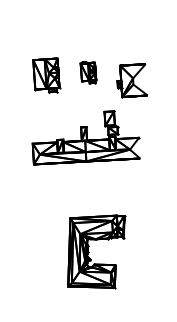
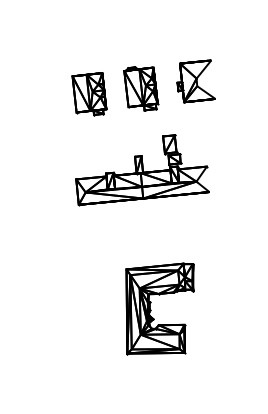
part: (88, 72) -> (141, 88), size x1.67
part: (132, 80) -> (195, 81), moved

